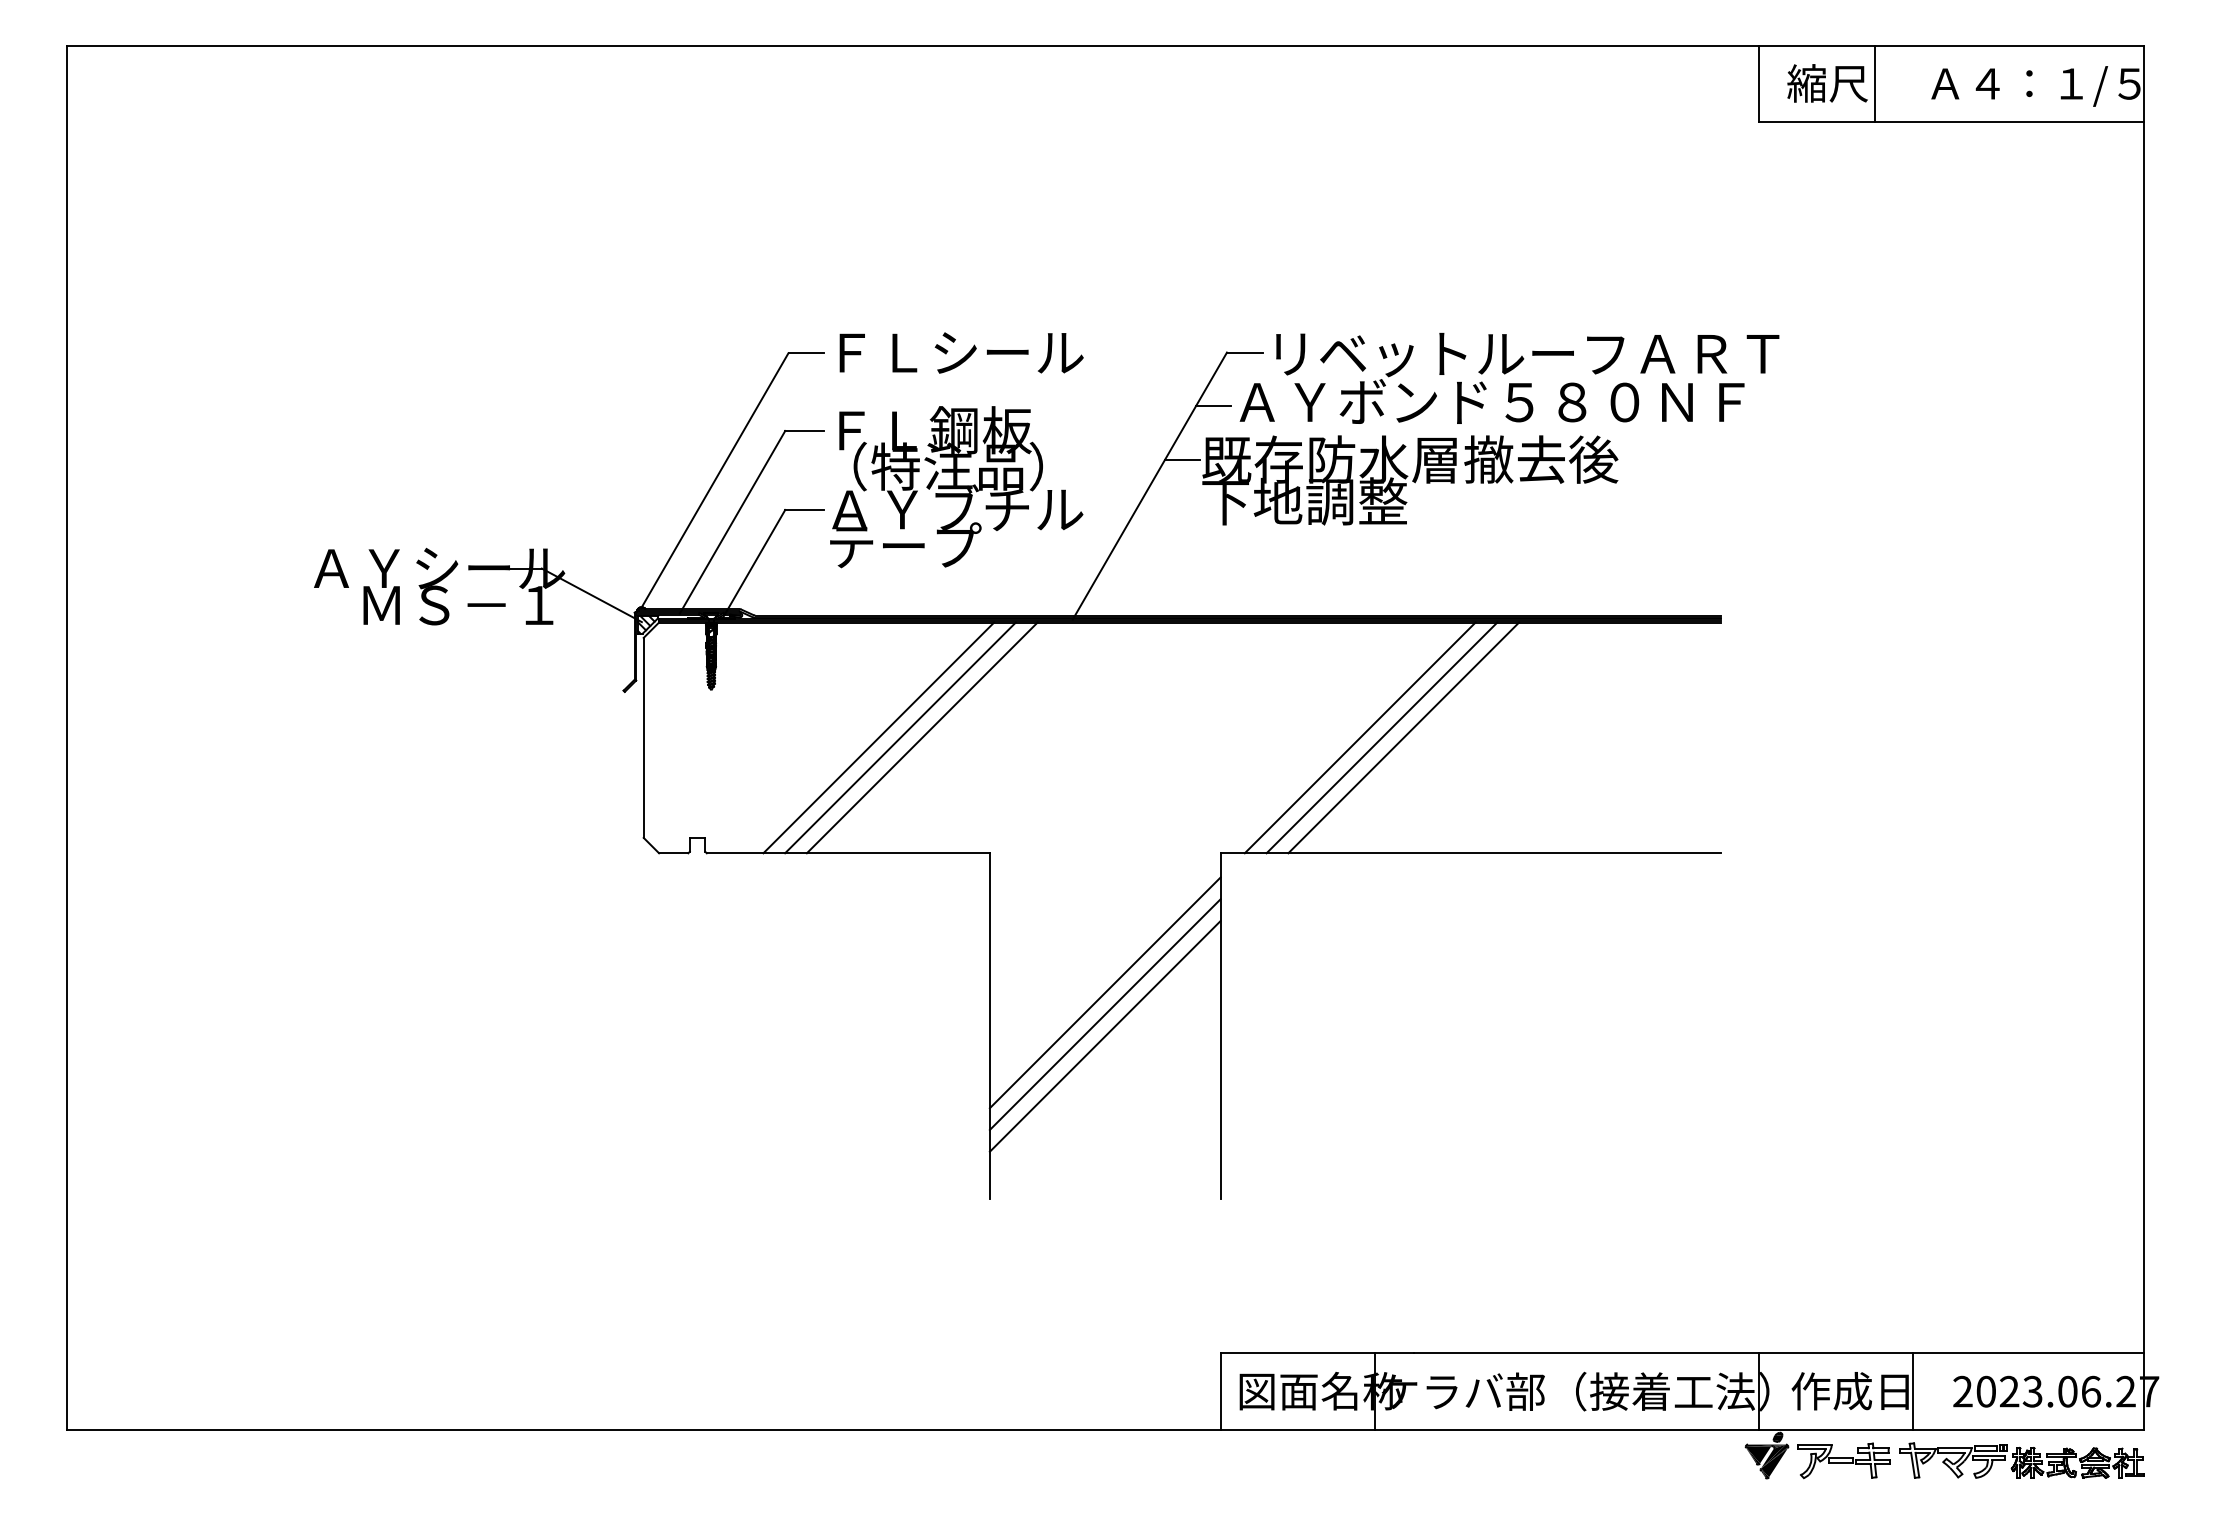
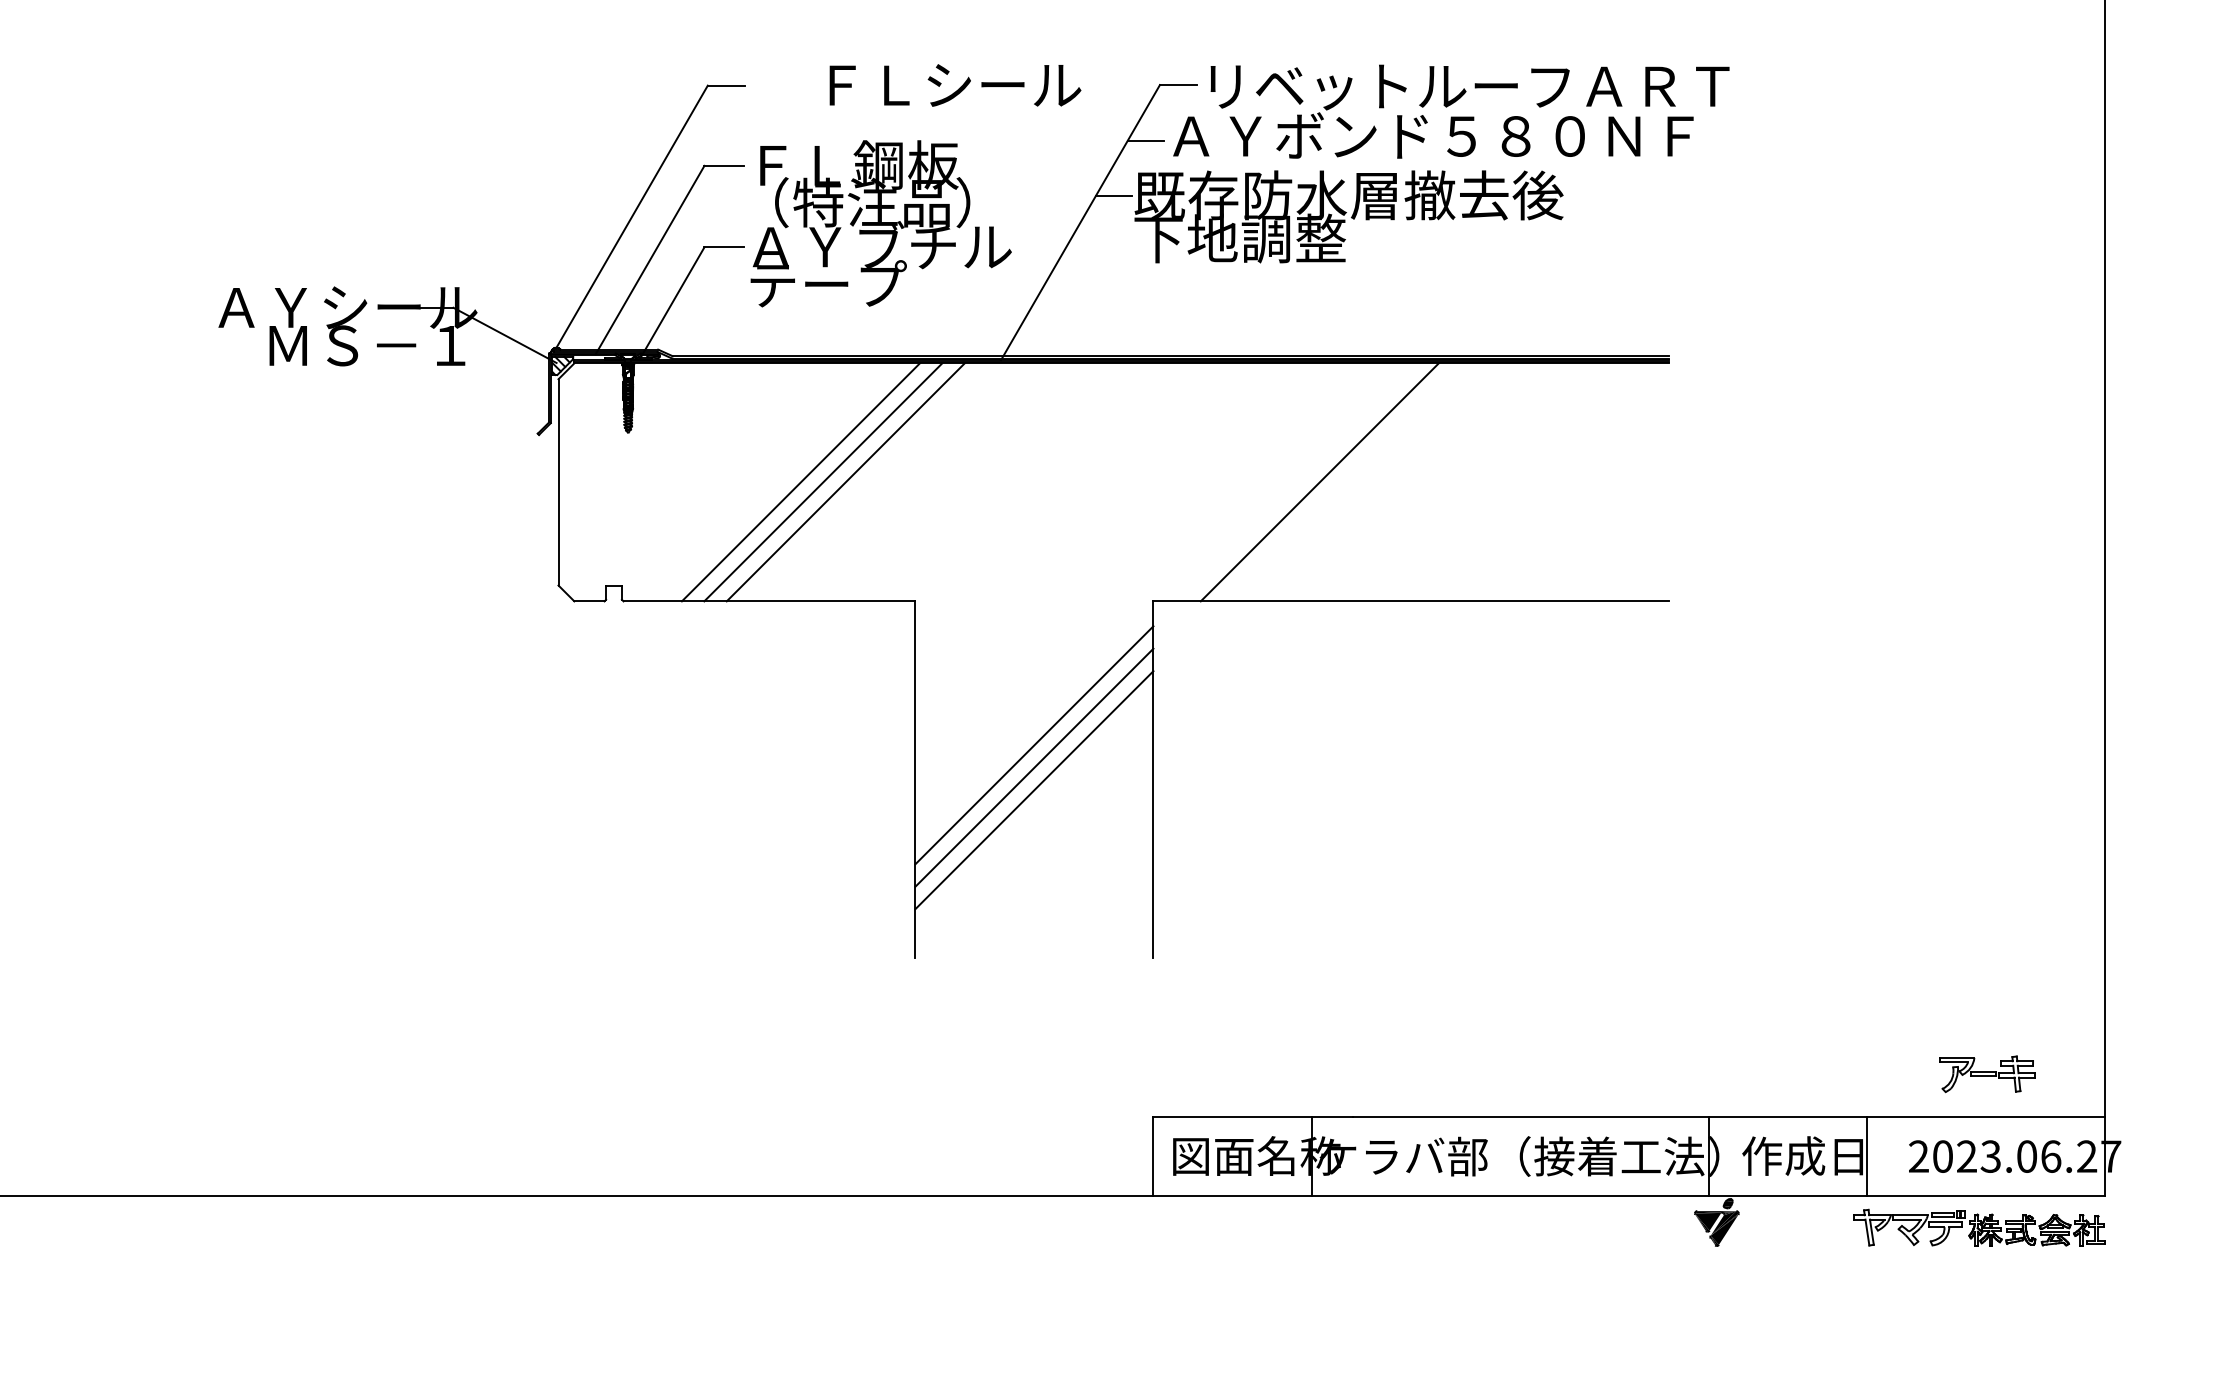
text: (961, 352) -> (955, 84), moved
line: (1359, 737) -> (1296, 481), removed
line: (1403, 737) -> (1341, 481), removed
part: (1843, 1460) -> (1986, 1073), moved

